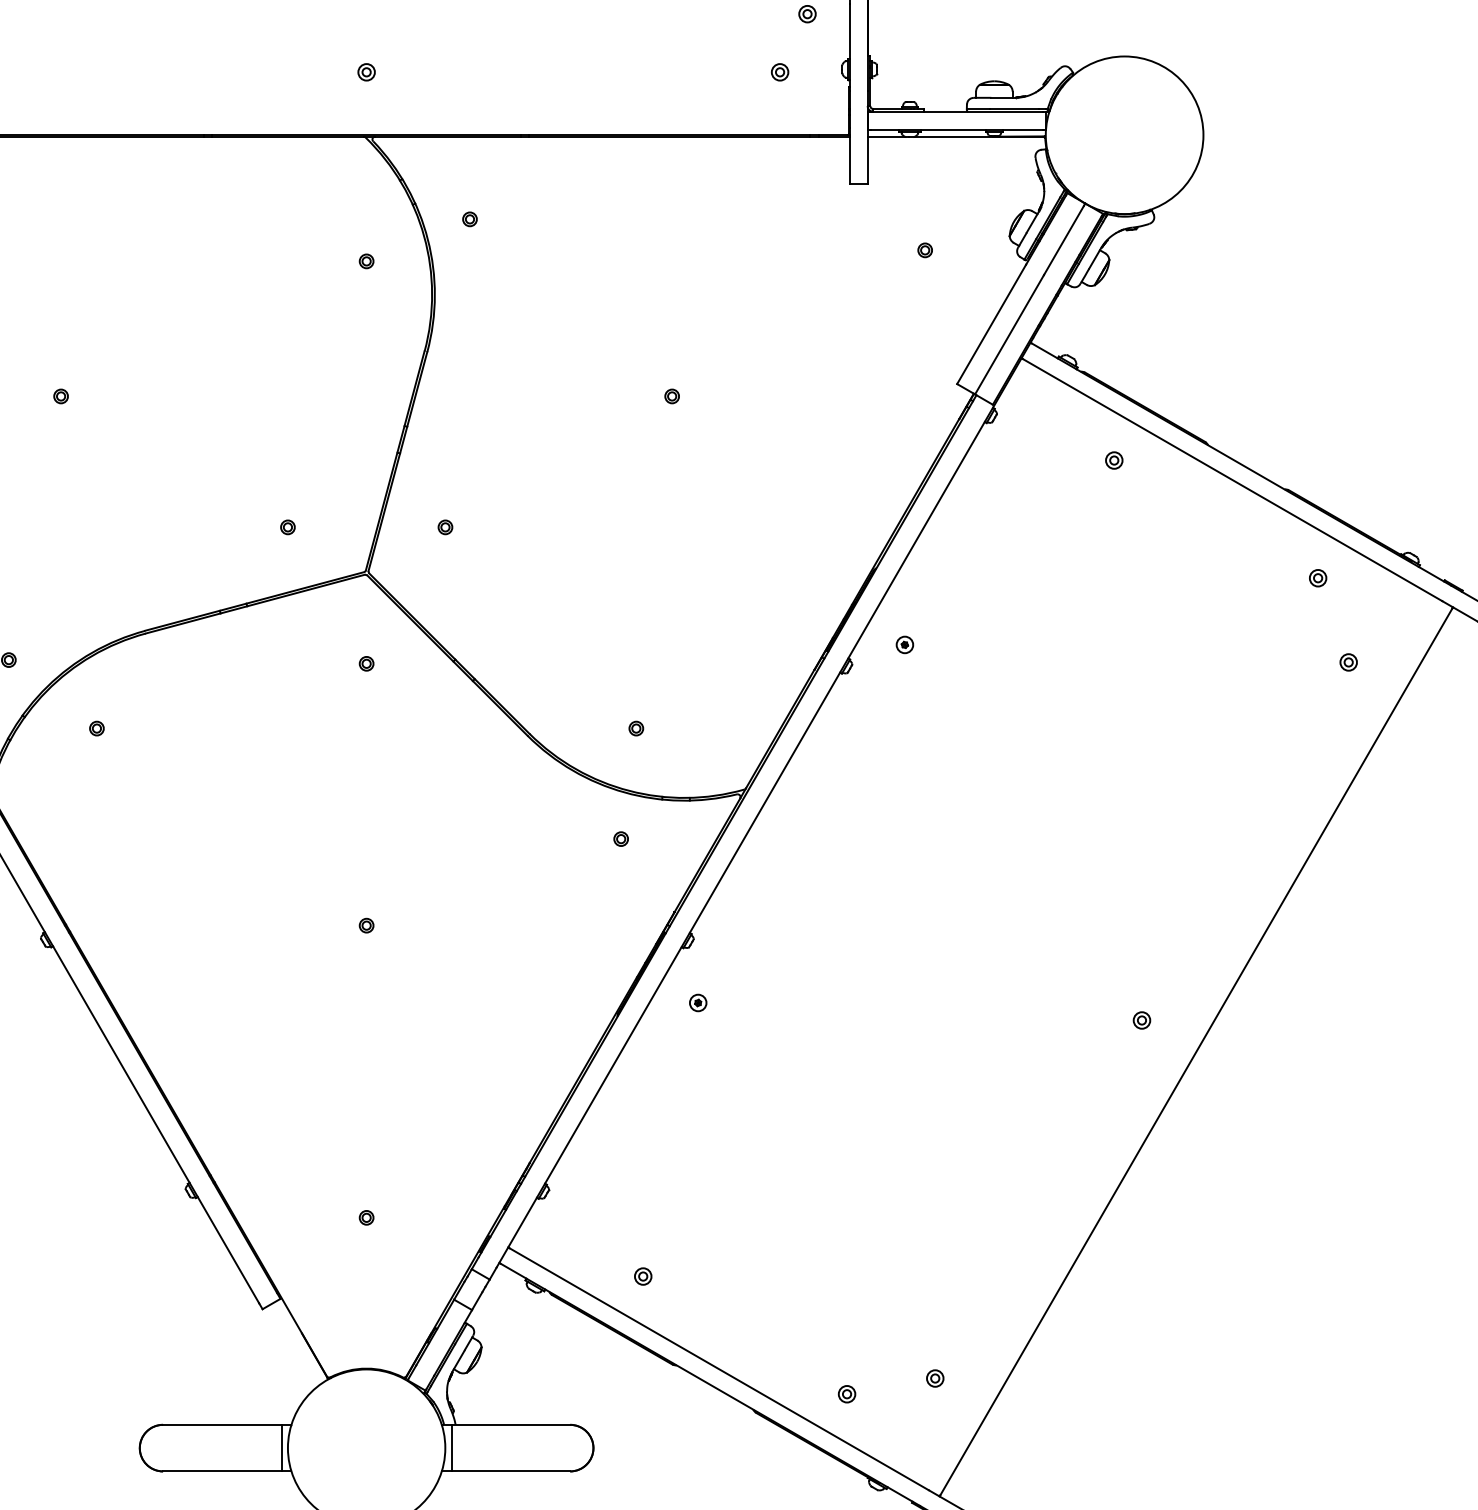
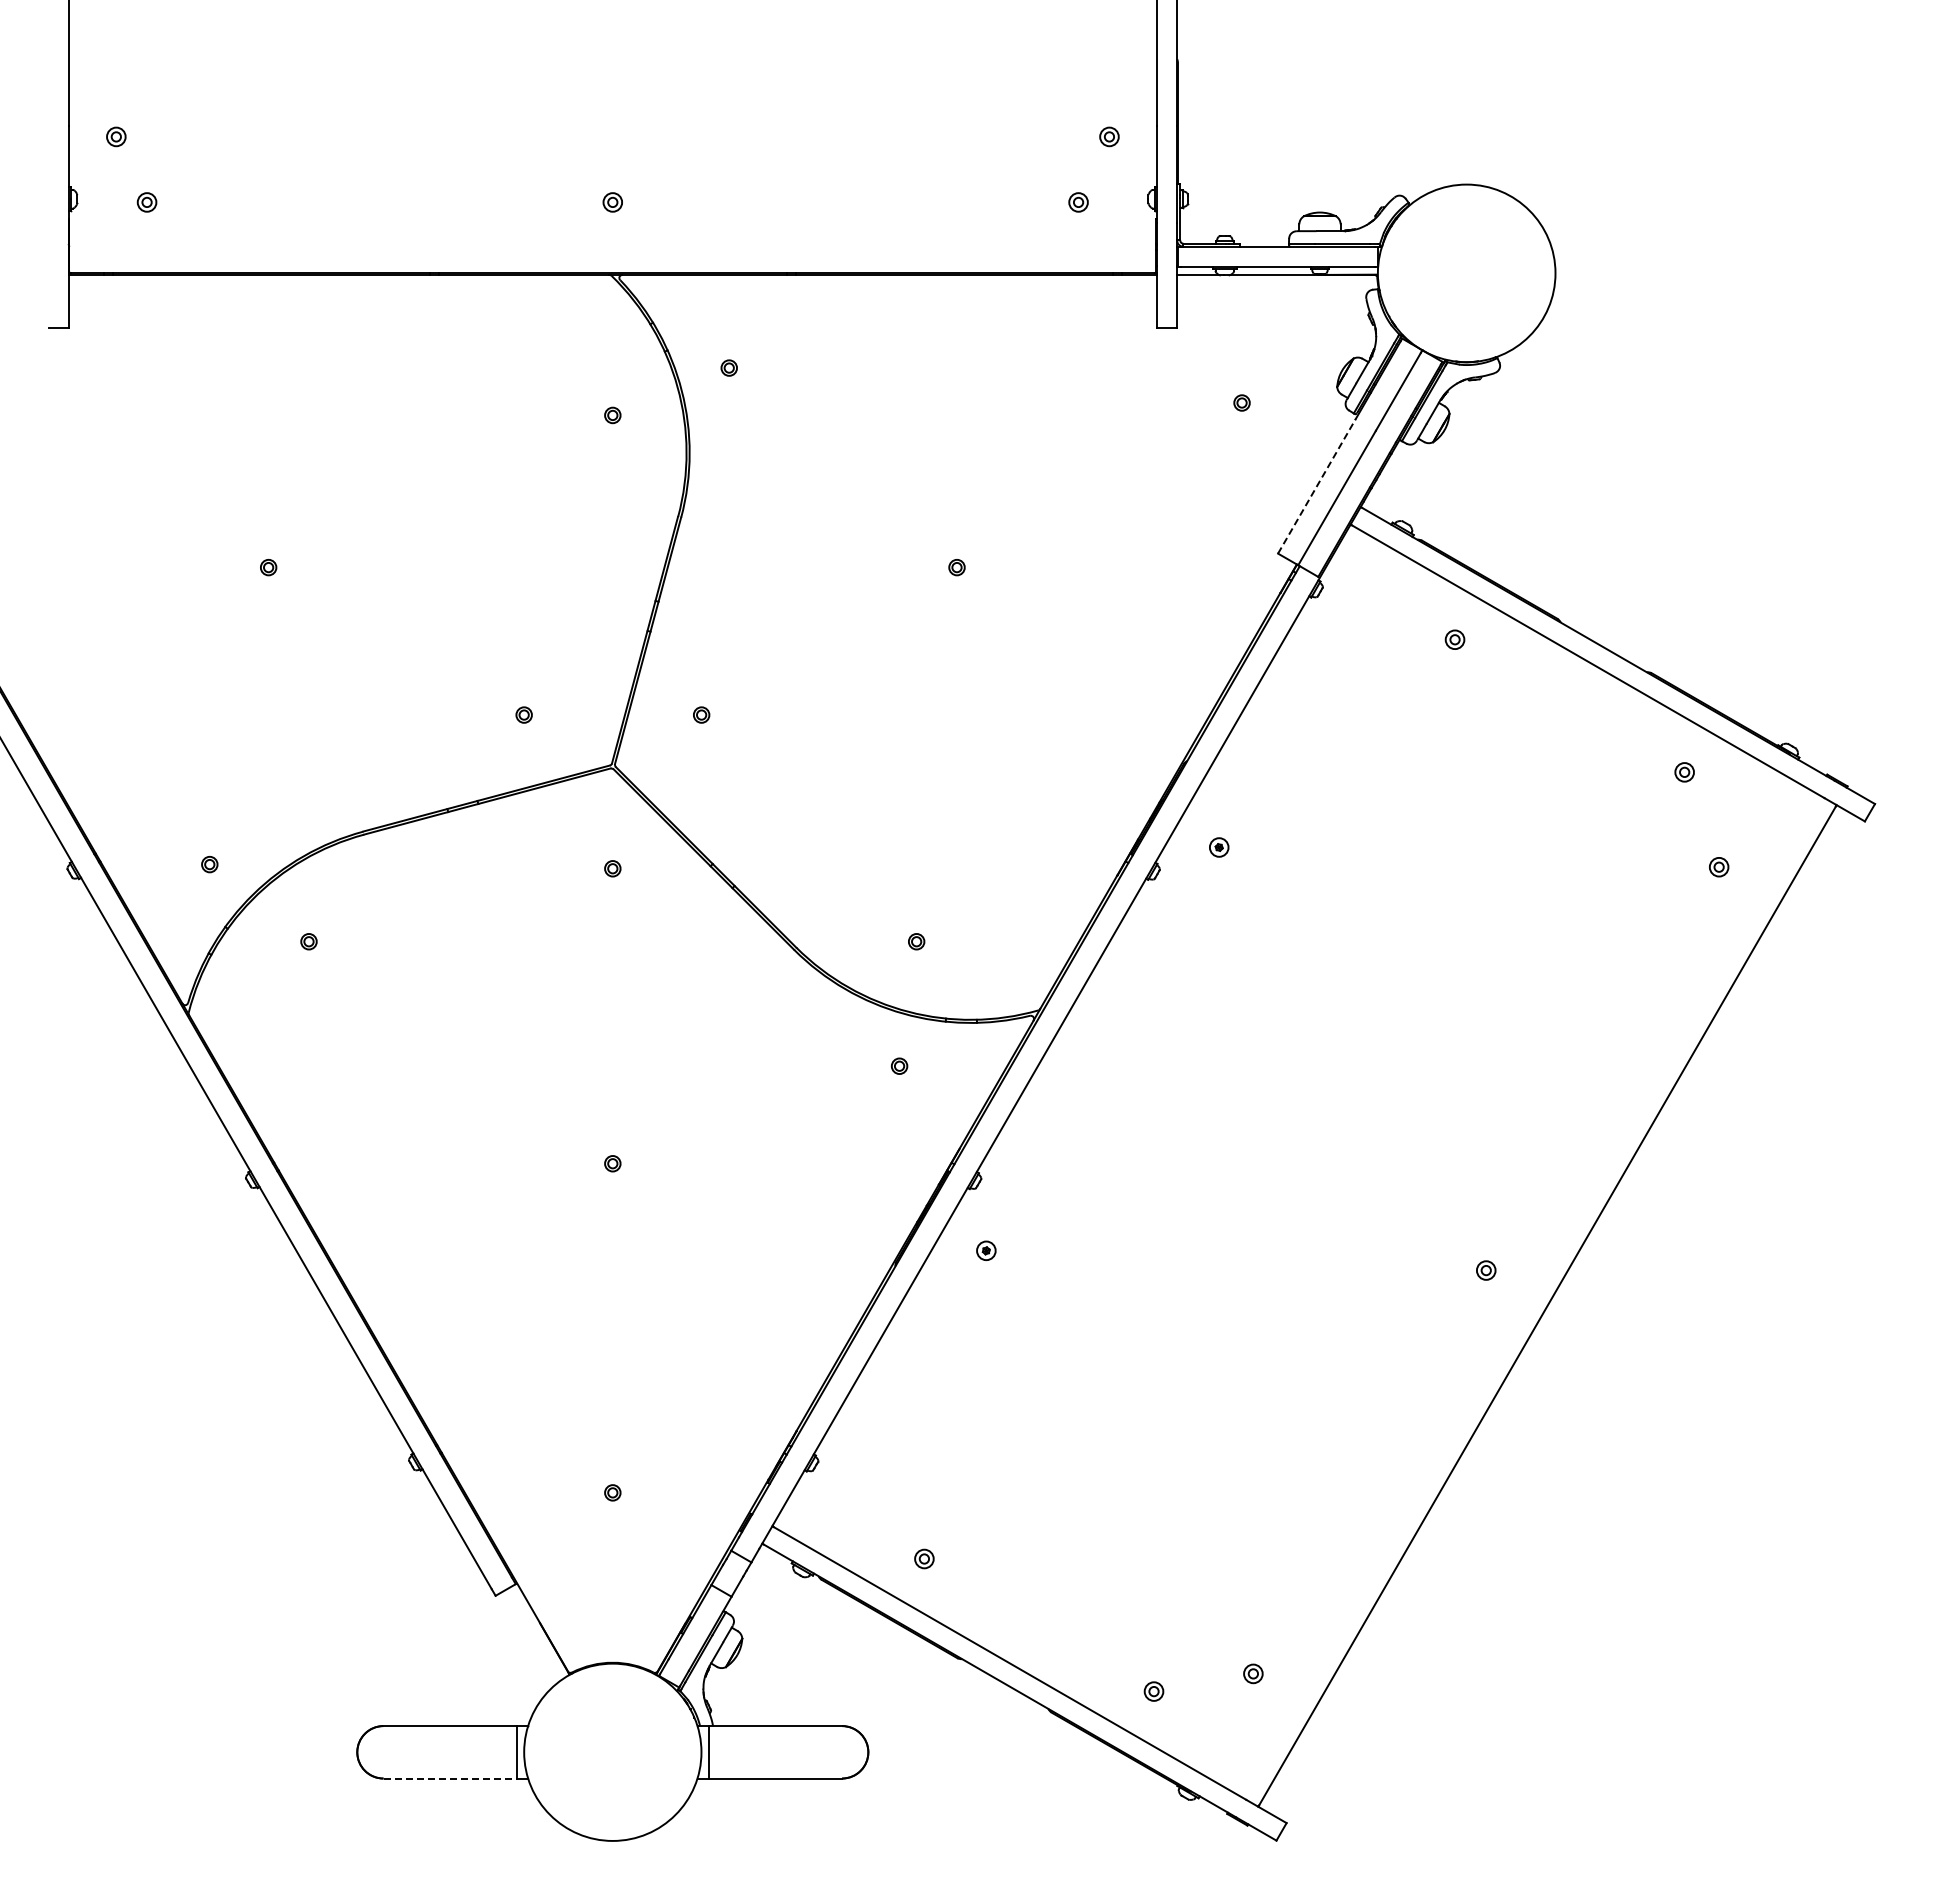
line: (991, 324) -> (1316, 486), solid -> dashed
line: (222, 1471) -> (450, 1778), solid -> dashed

